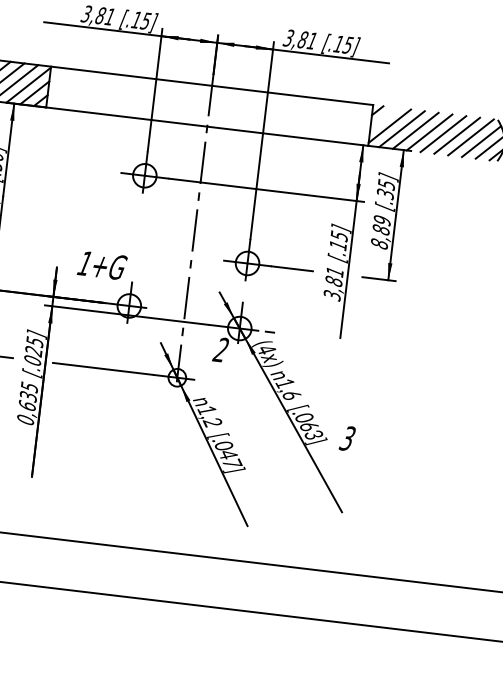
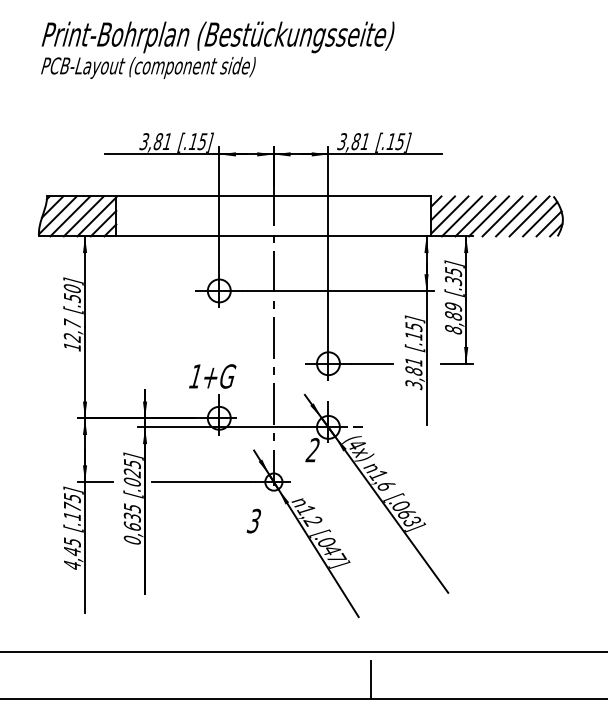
line: (383, 117) -> (442, 207), added
text: (102, 265) -> (212, 376), moved
text: (347, 437) -> (253, 520), moved
line: (251, 592) -> (370, 680), added

